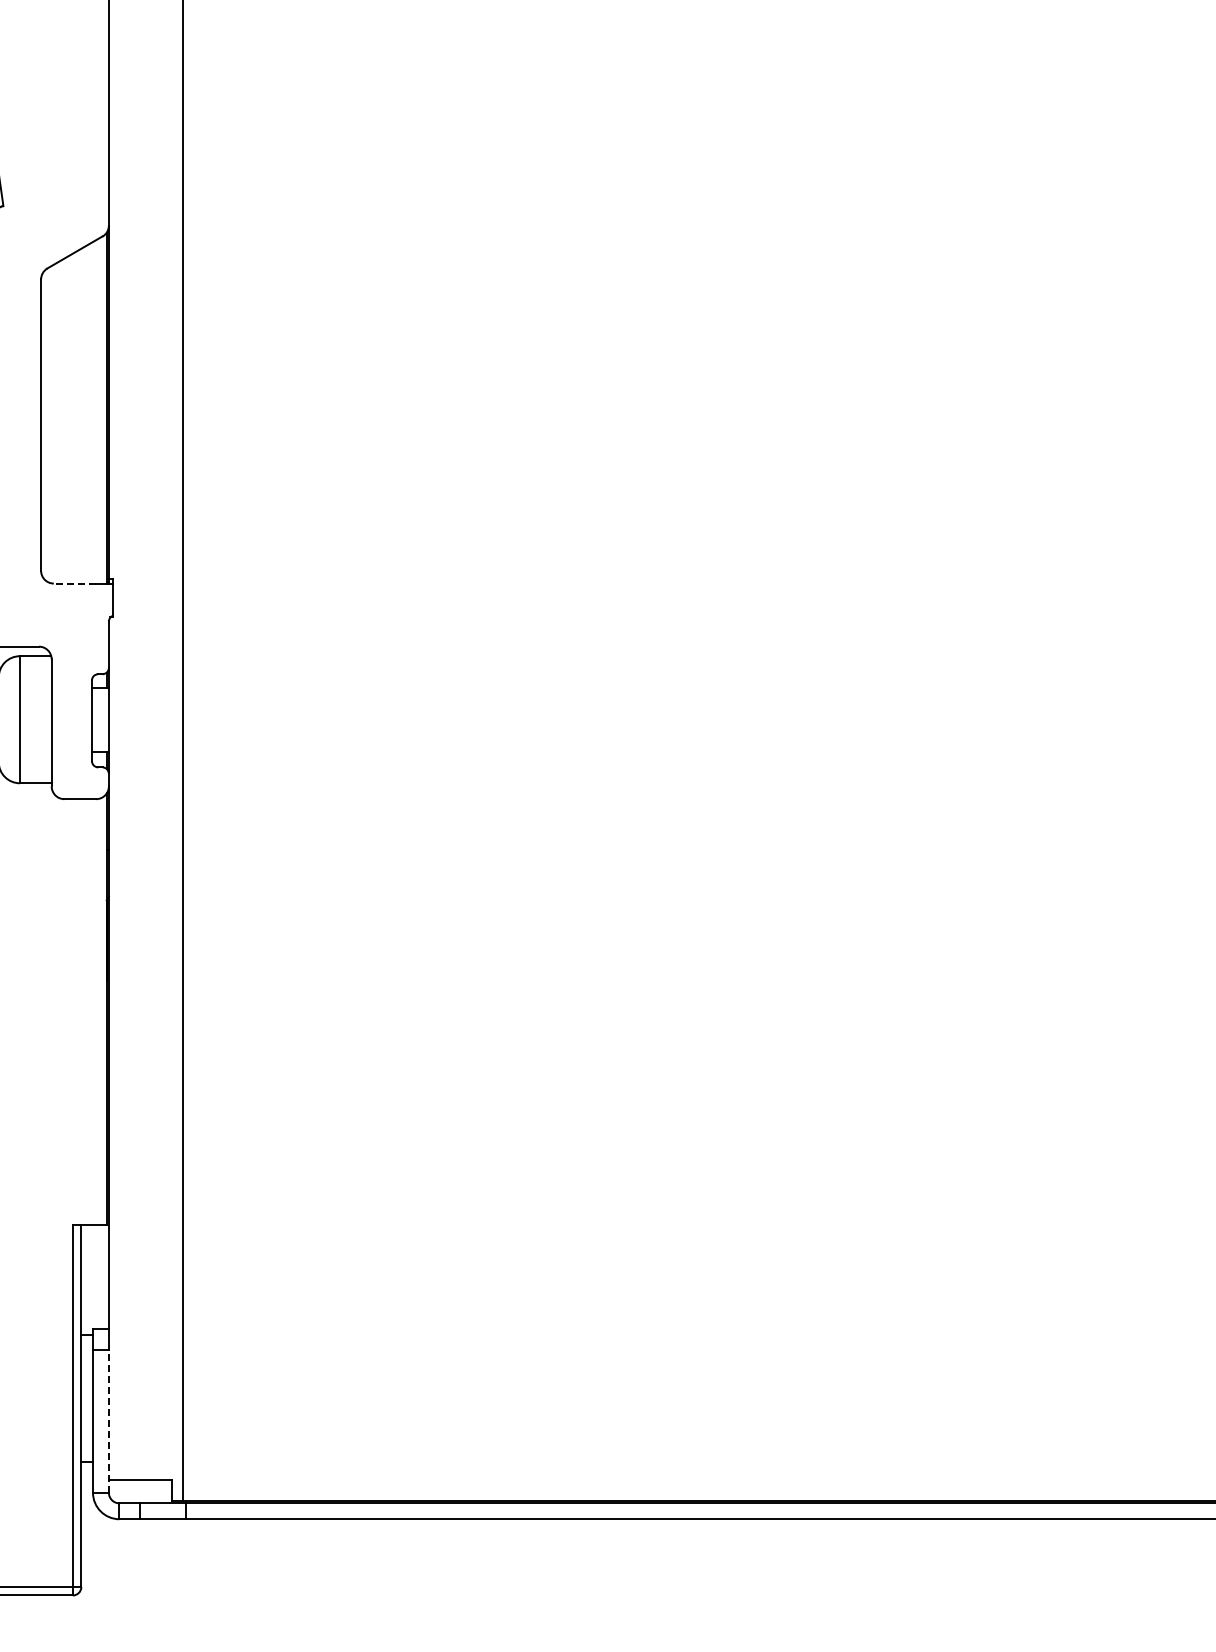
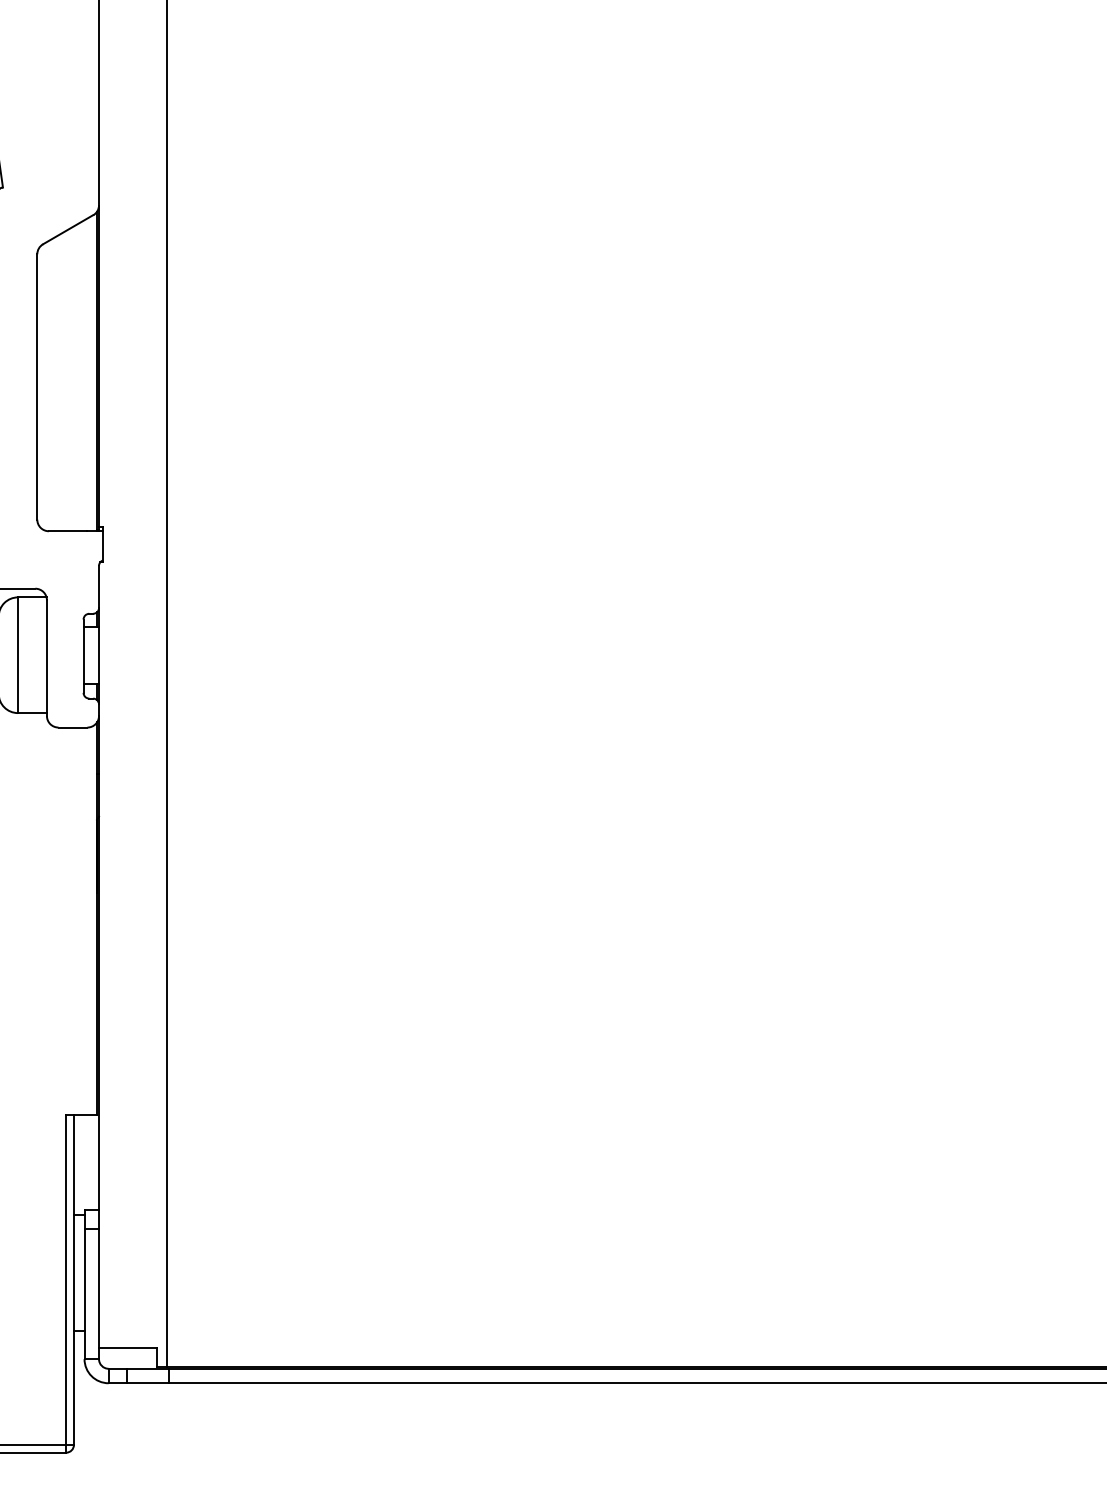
line: (74, 583) -> (67, 531), dashed -> solid
line: (108, 1420) -> (98, 1293), dashed -> solid

